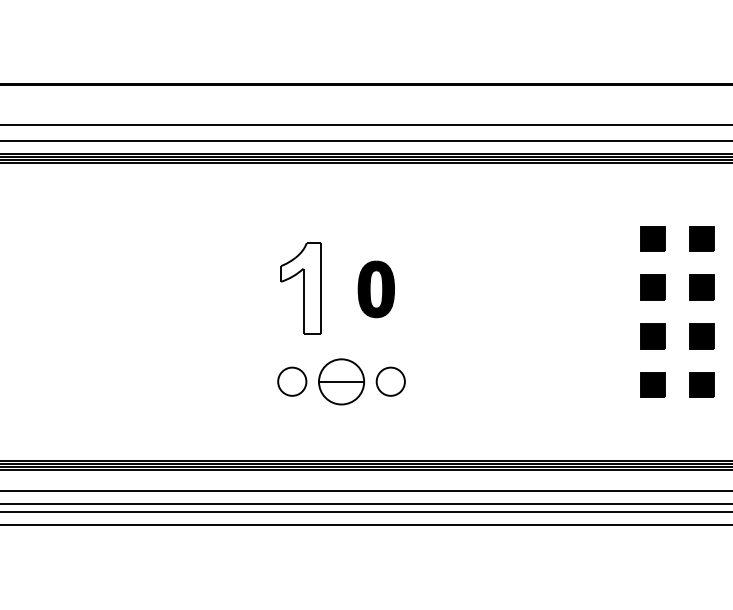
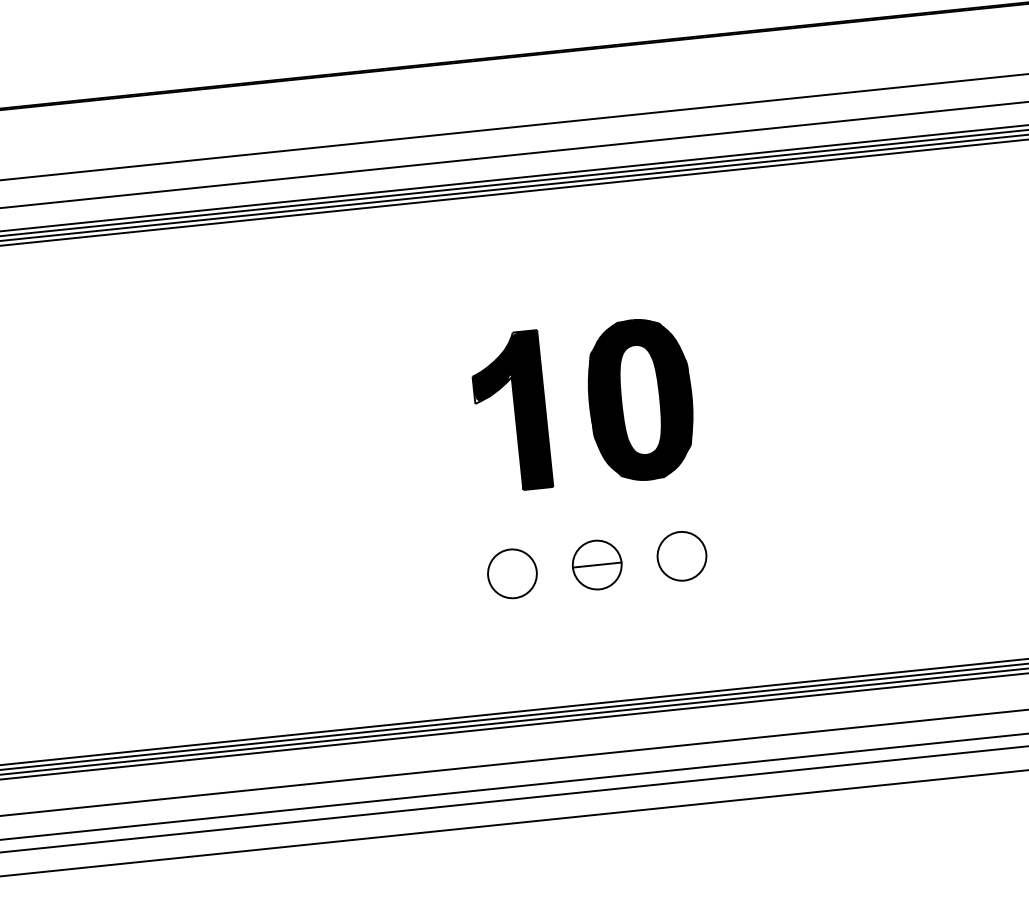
part: (376, 289) -> (640, 400), size x1.67
fill: (301, 291) -> (512, 416), added
part: (341, 381) -> (597, 564), size x0.62

